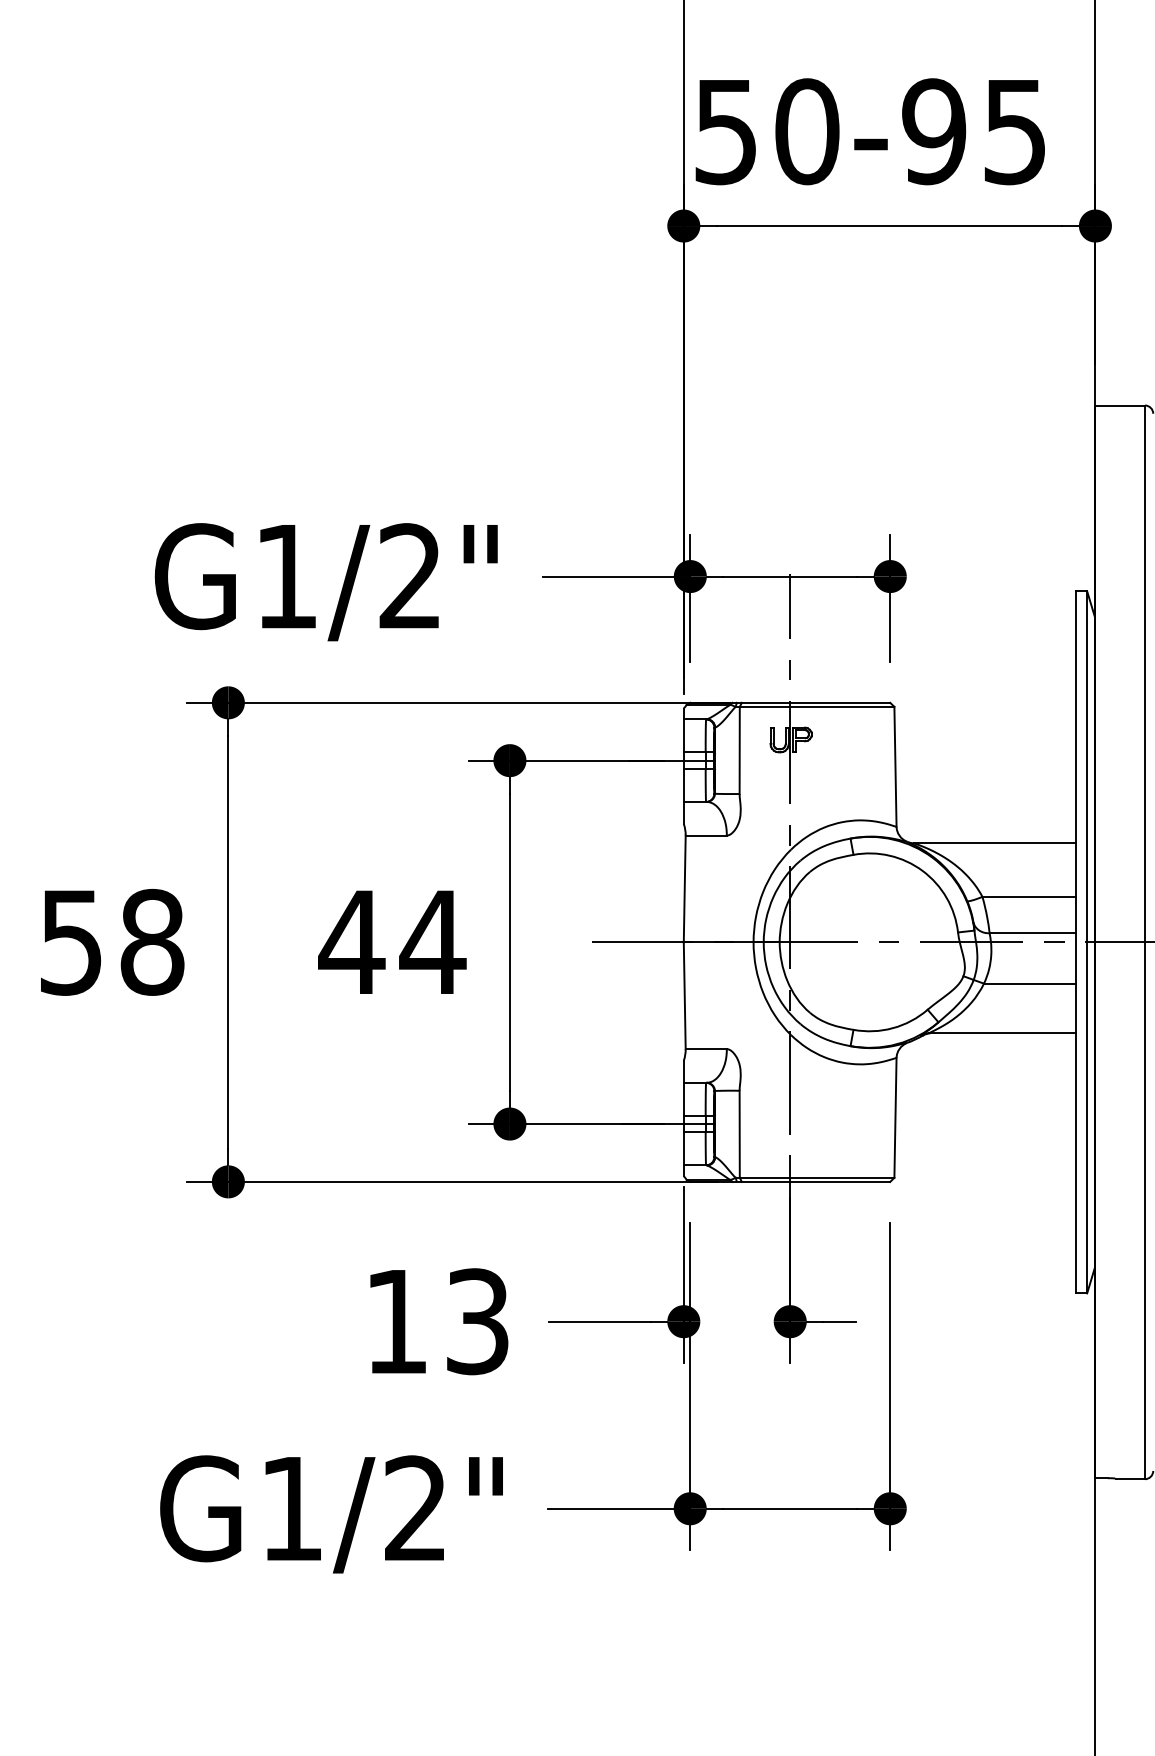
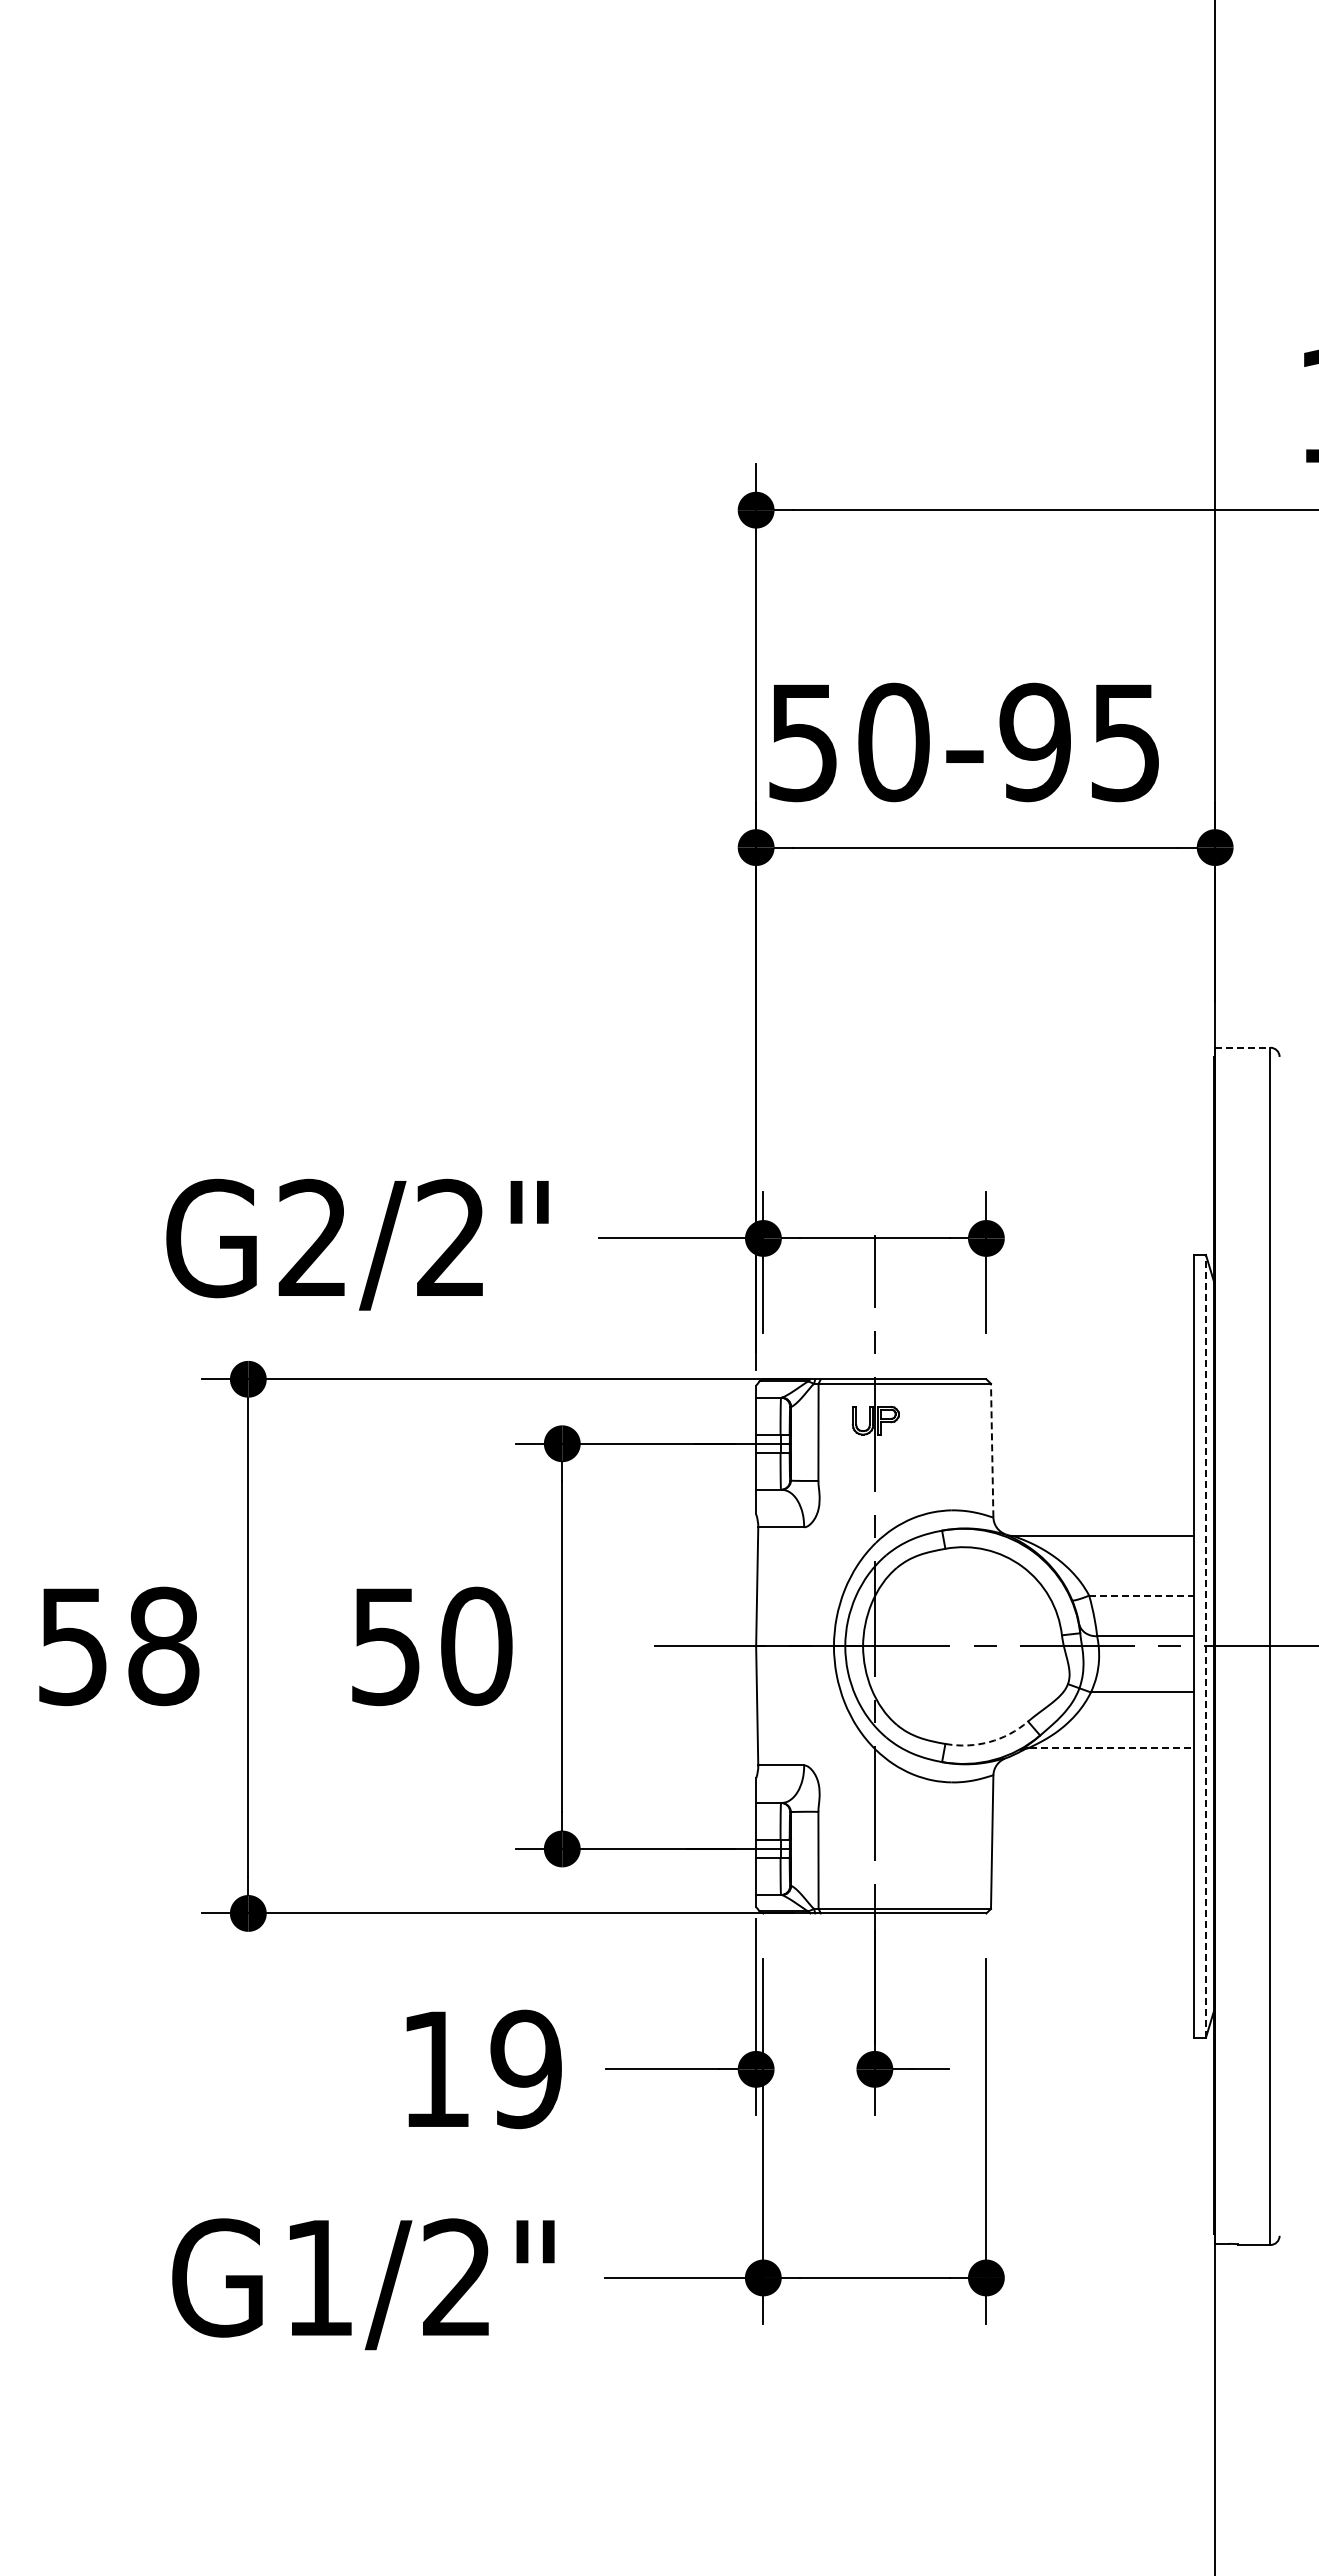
line: (1119, 405) -> (1242, 1047), solid -> dashed
text: (285, 574) -> (311, 1236), G1/2" -> G2/2"
line: (895, 766) -> (992, 1450), solid -> dashed
line: (1030, 896) -> (1142, 1595), solid -> dashed
line: (1086, 941) -> (1205, 1645), solid -> dashed
text: (392, 942) -> (431, 1646), 44 -> 50
arc: (893, 1028) -> (989, 1742), solid -> dashed
line: (1003, 1033) -> (1112, 1747), solid -> dashed
text: (476, 1320) -> (525, 2068), 13 -> 19

